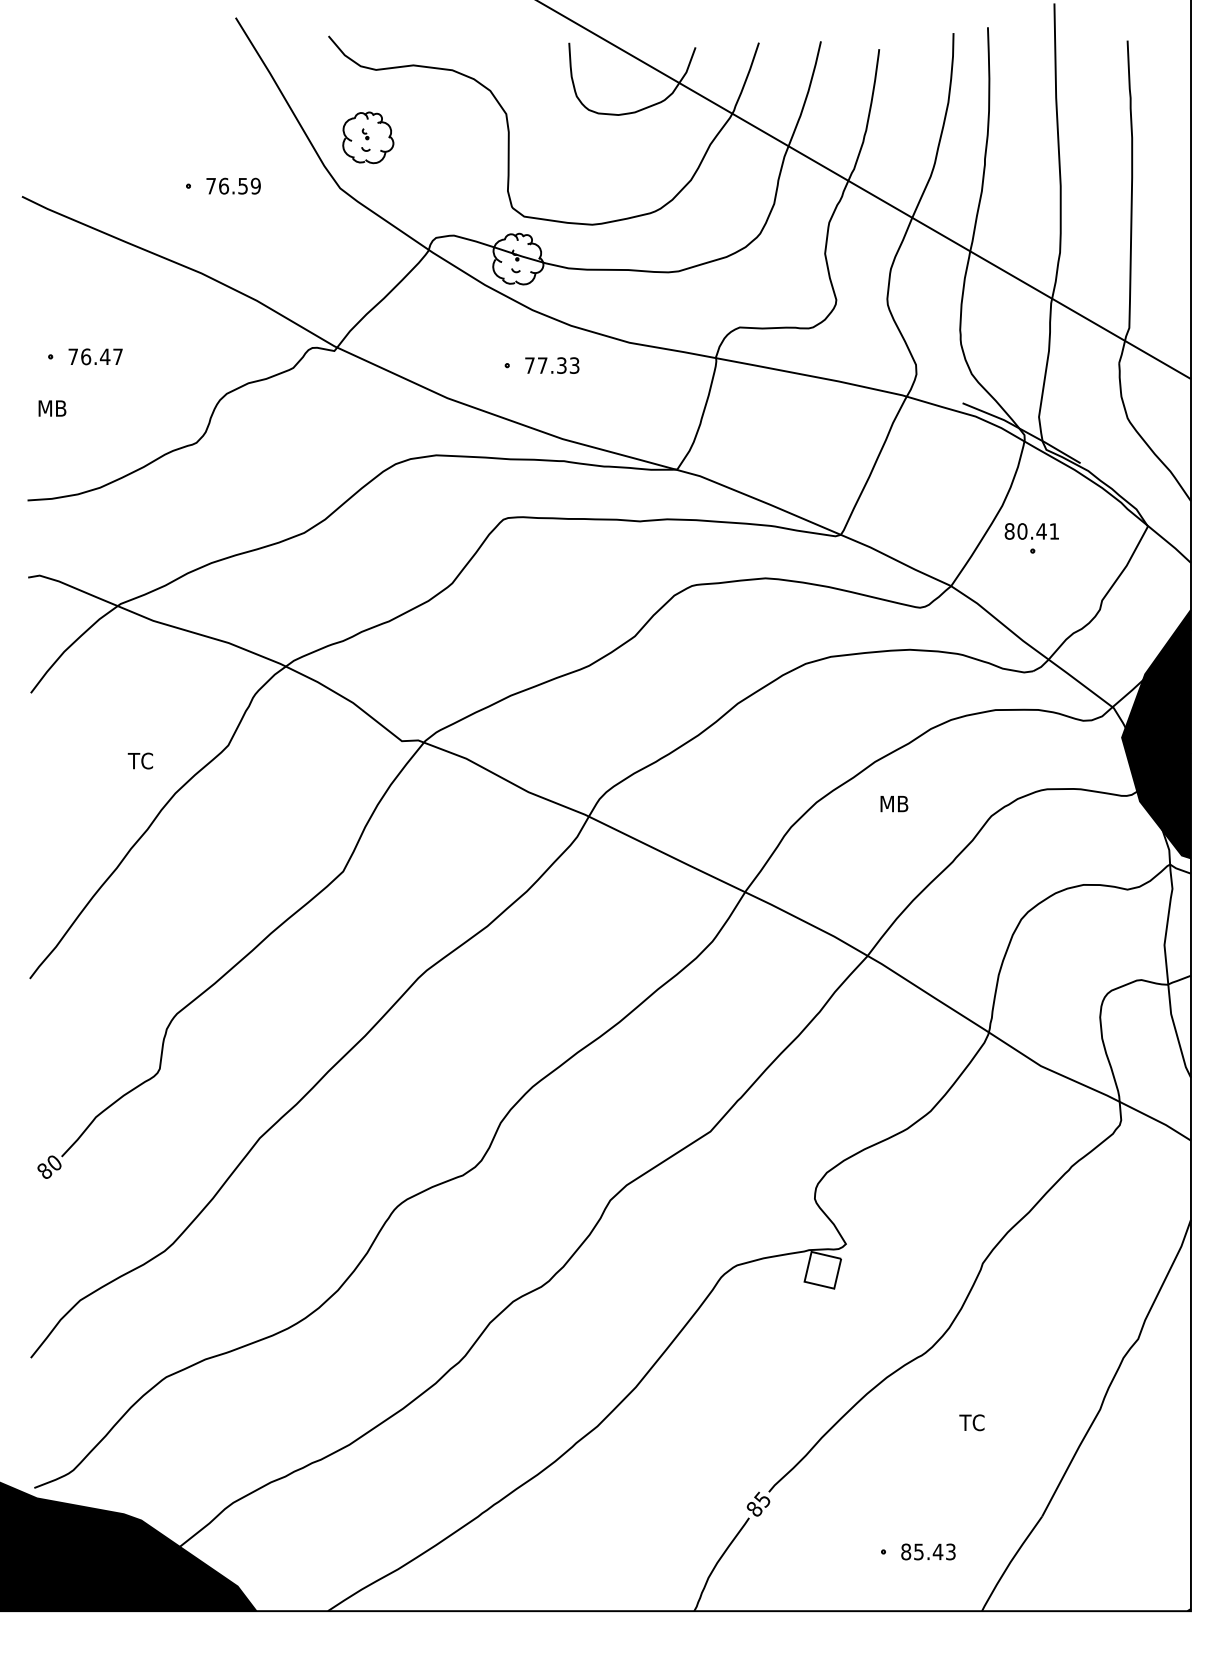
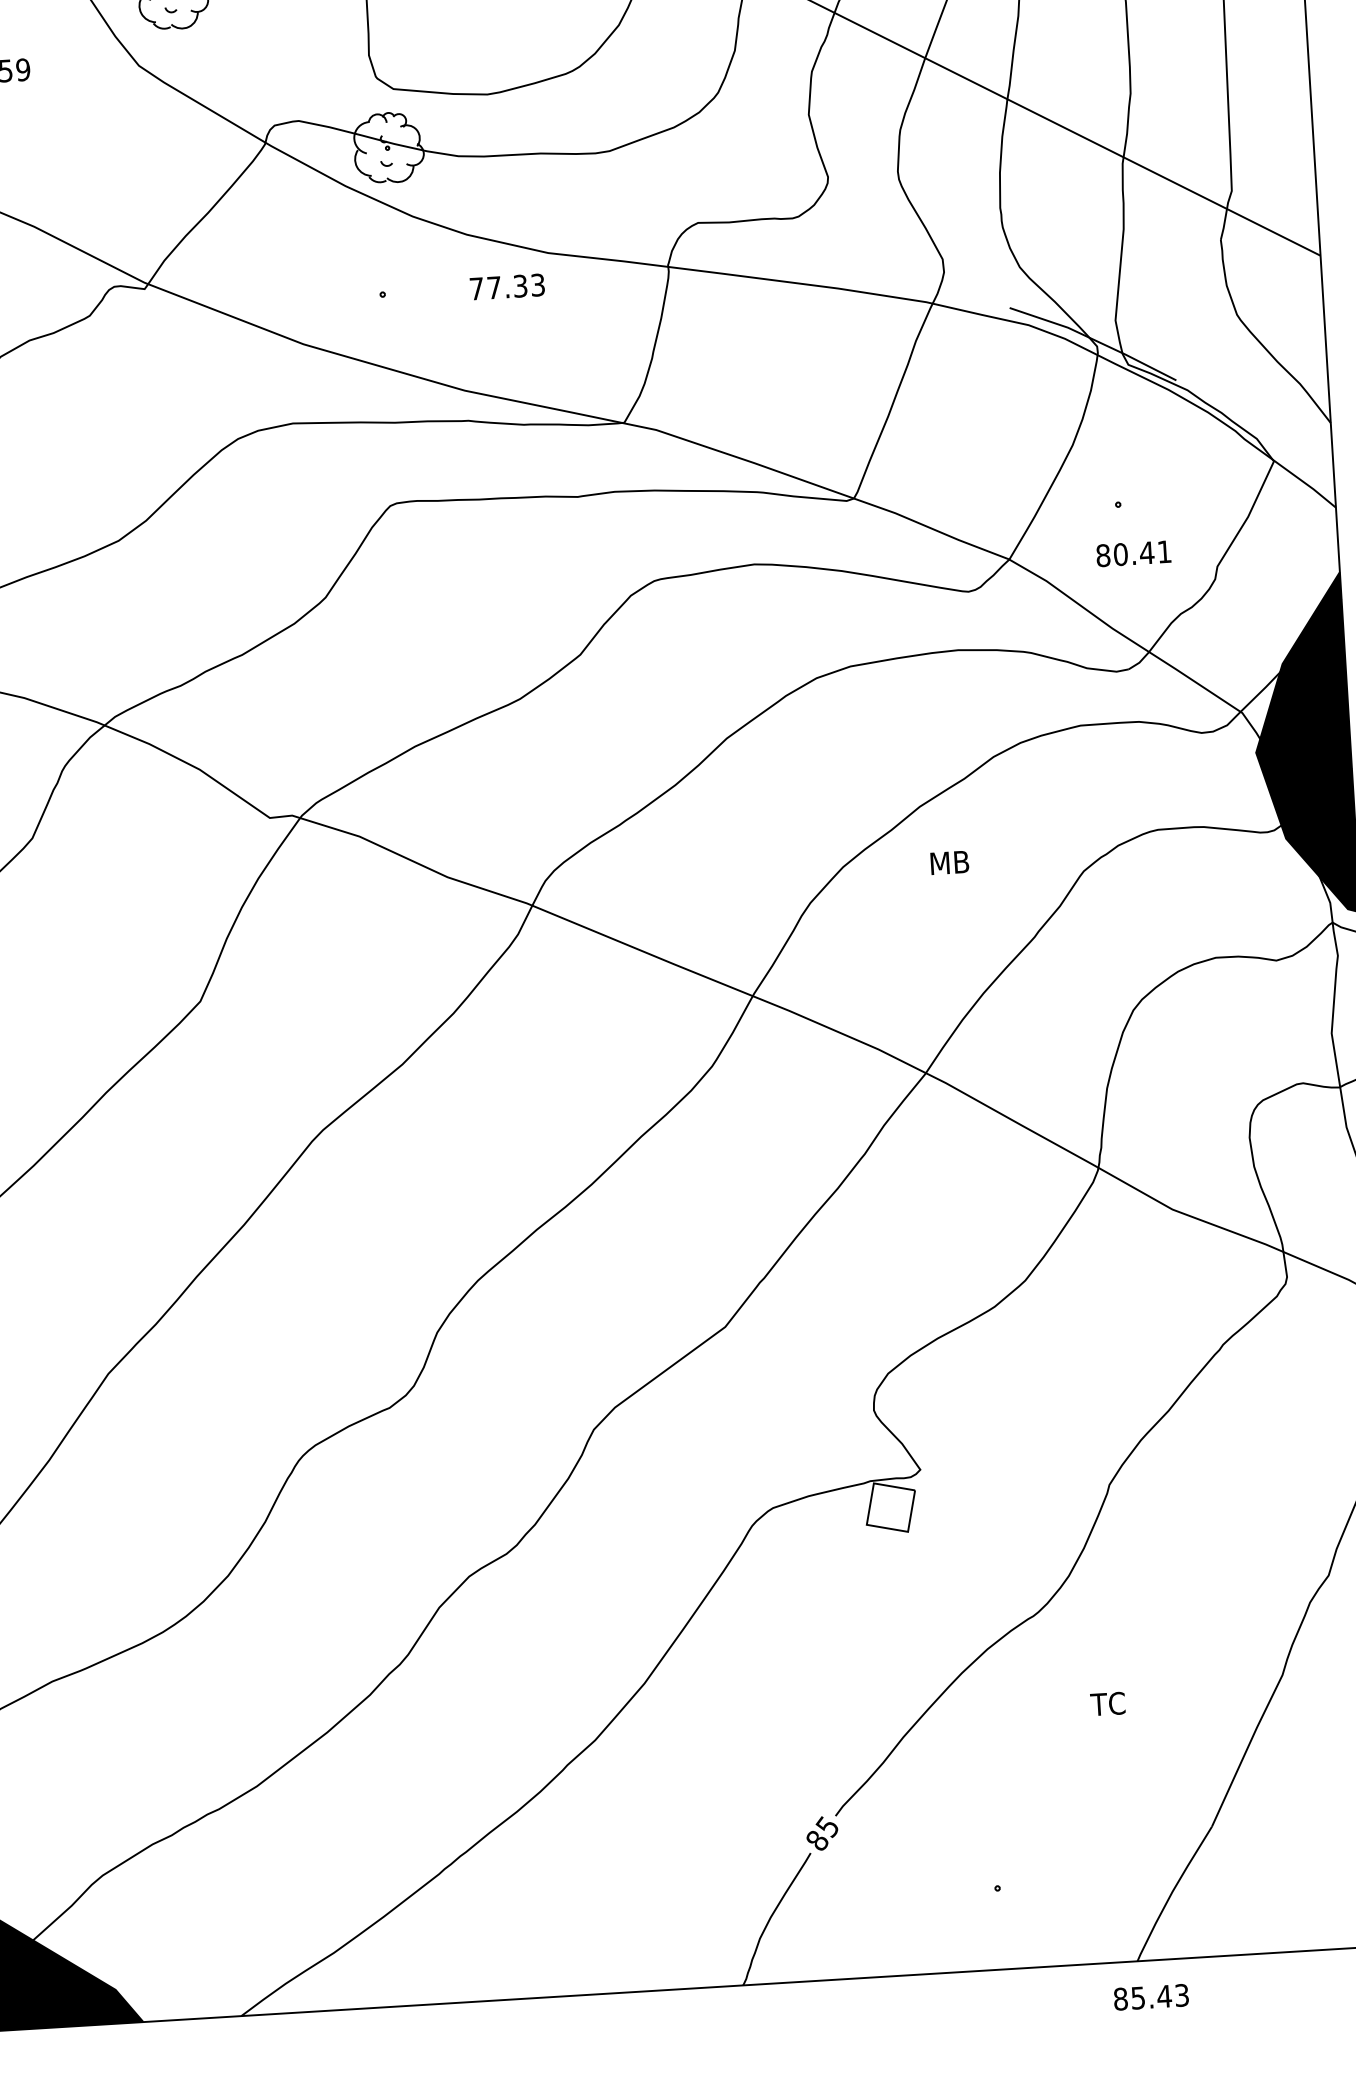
text: (552, 365) -> (507, 286), moved
text: (1031, 531) -> (1133, 553), moved
text: (928, 1551) -> (1151, 1996), moved

